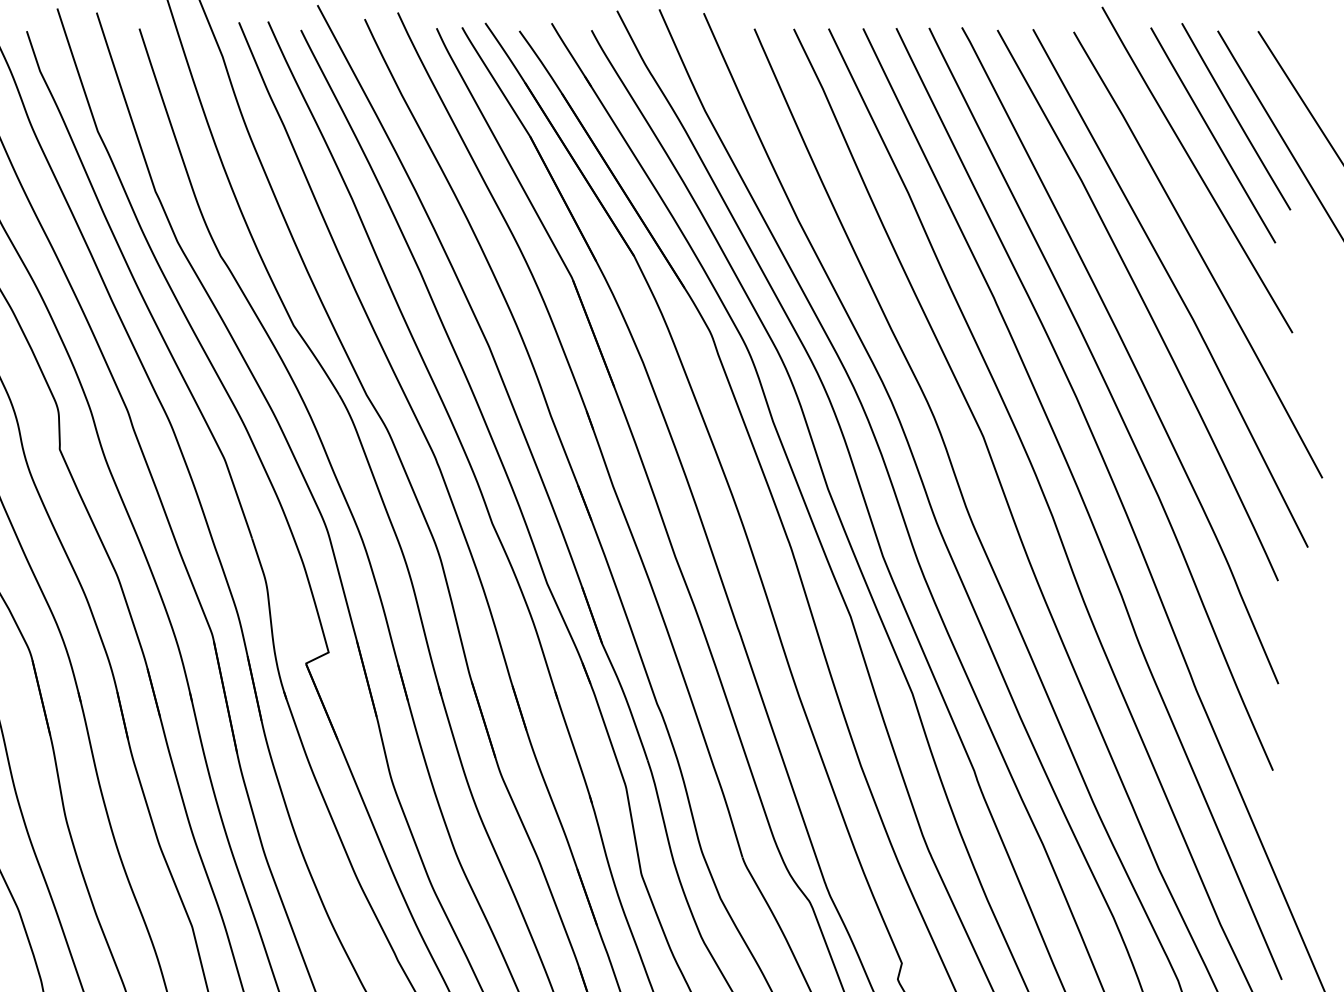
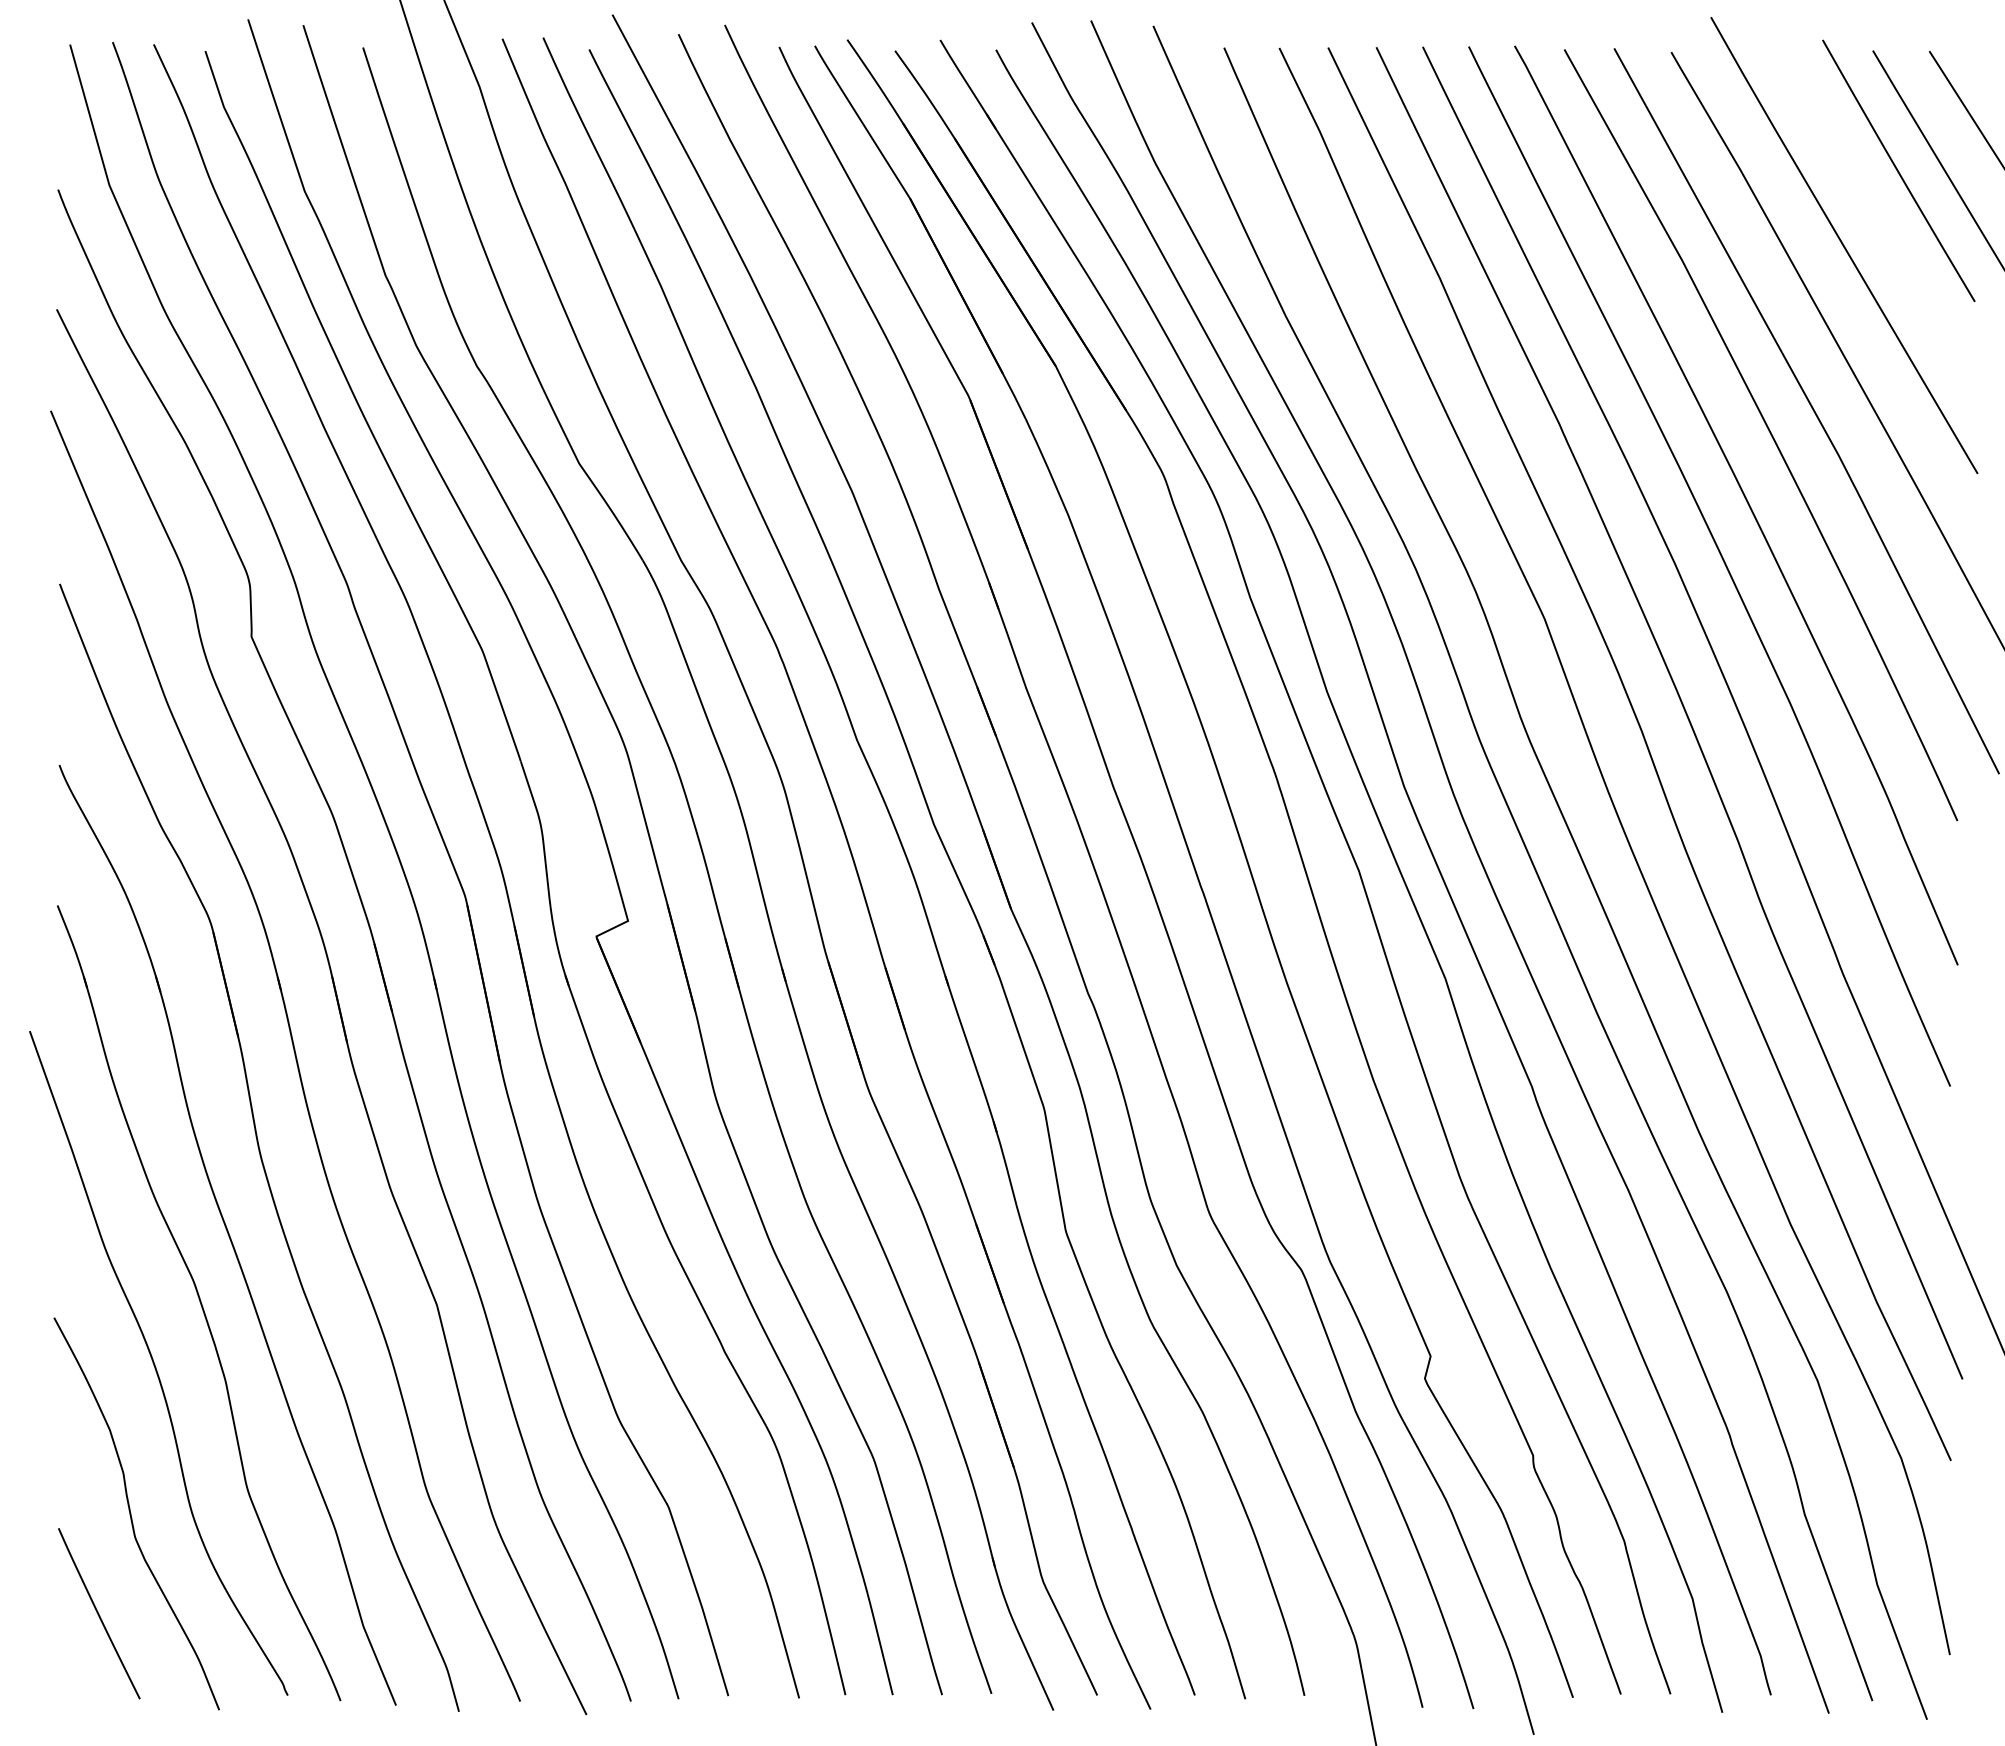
line: (1213, 135) -> (1866, 197), removed

